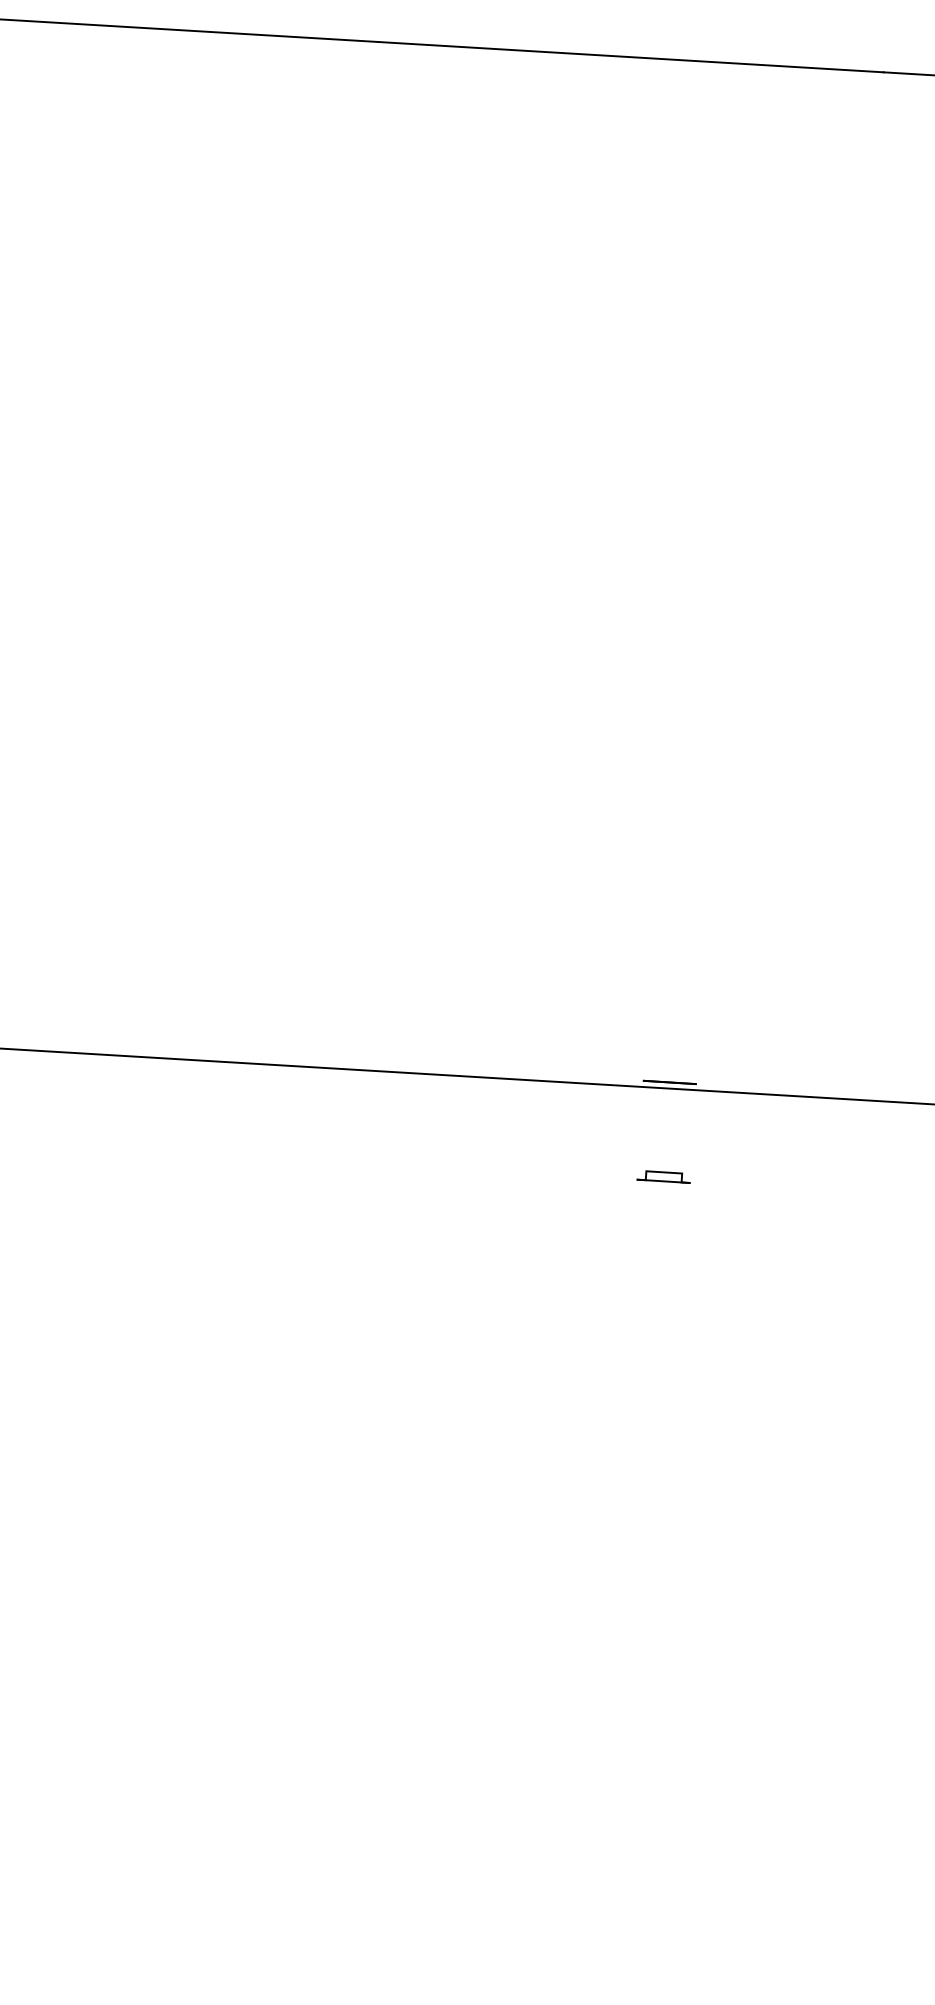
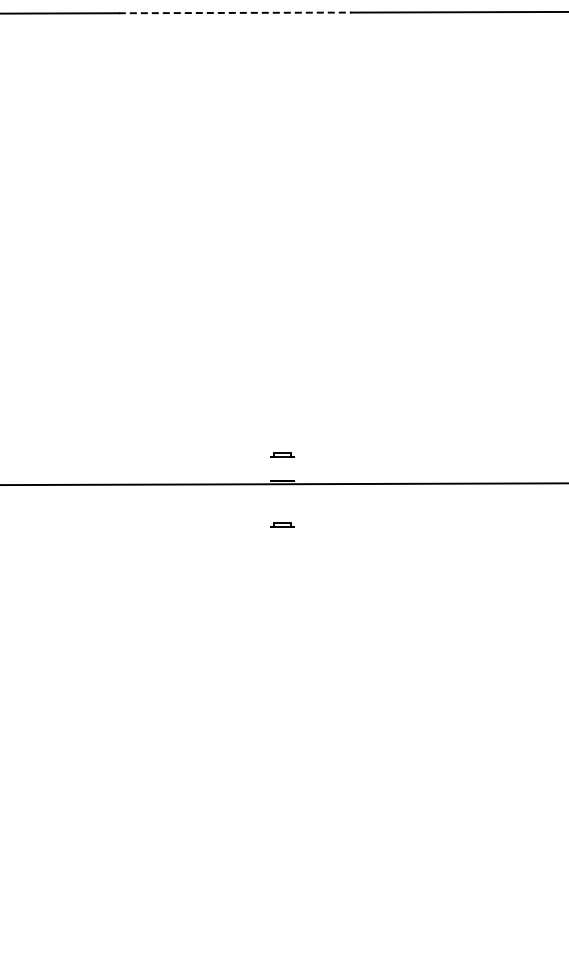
line: (631, 56) -> (235, 12), solid -> dashed
part: (673, 1023) -> (282, 454), added

